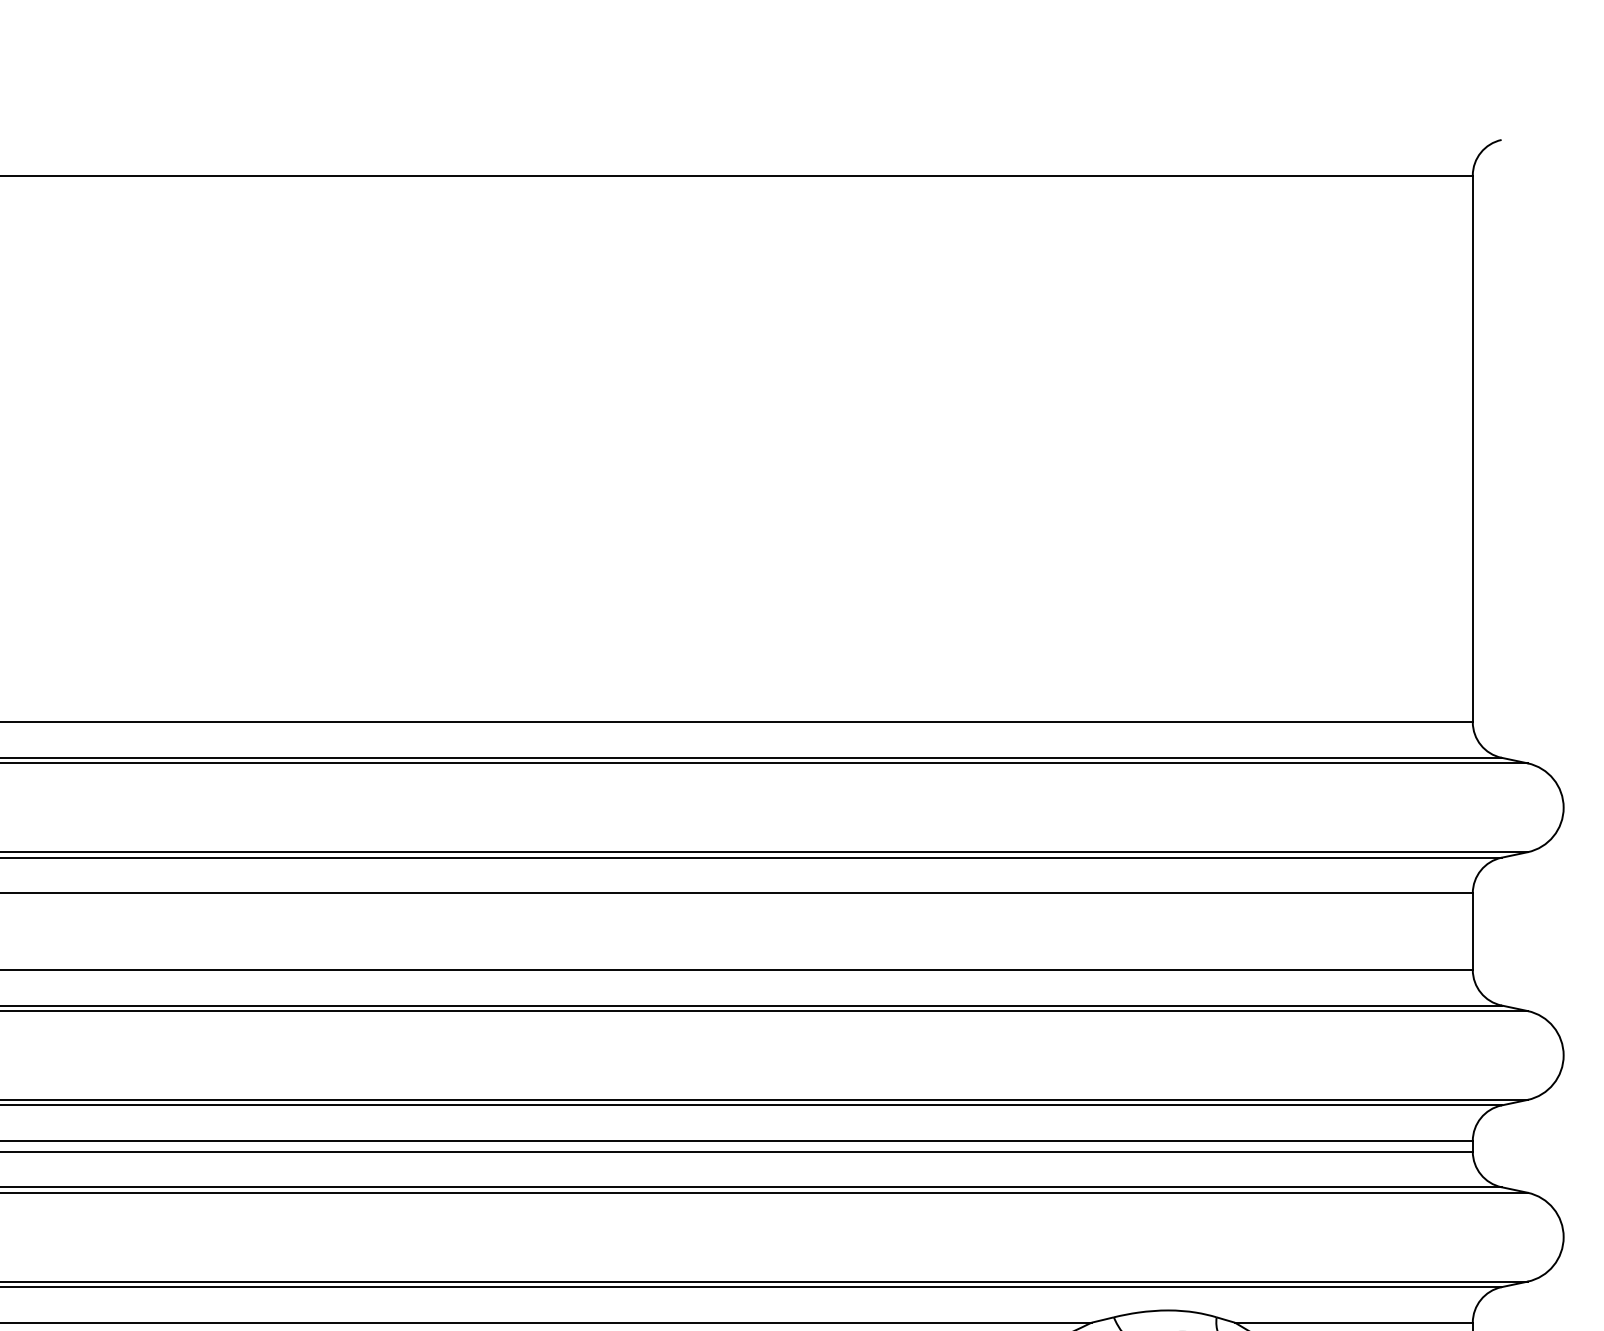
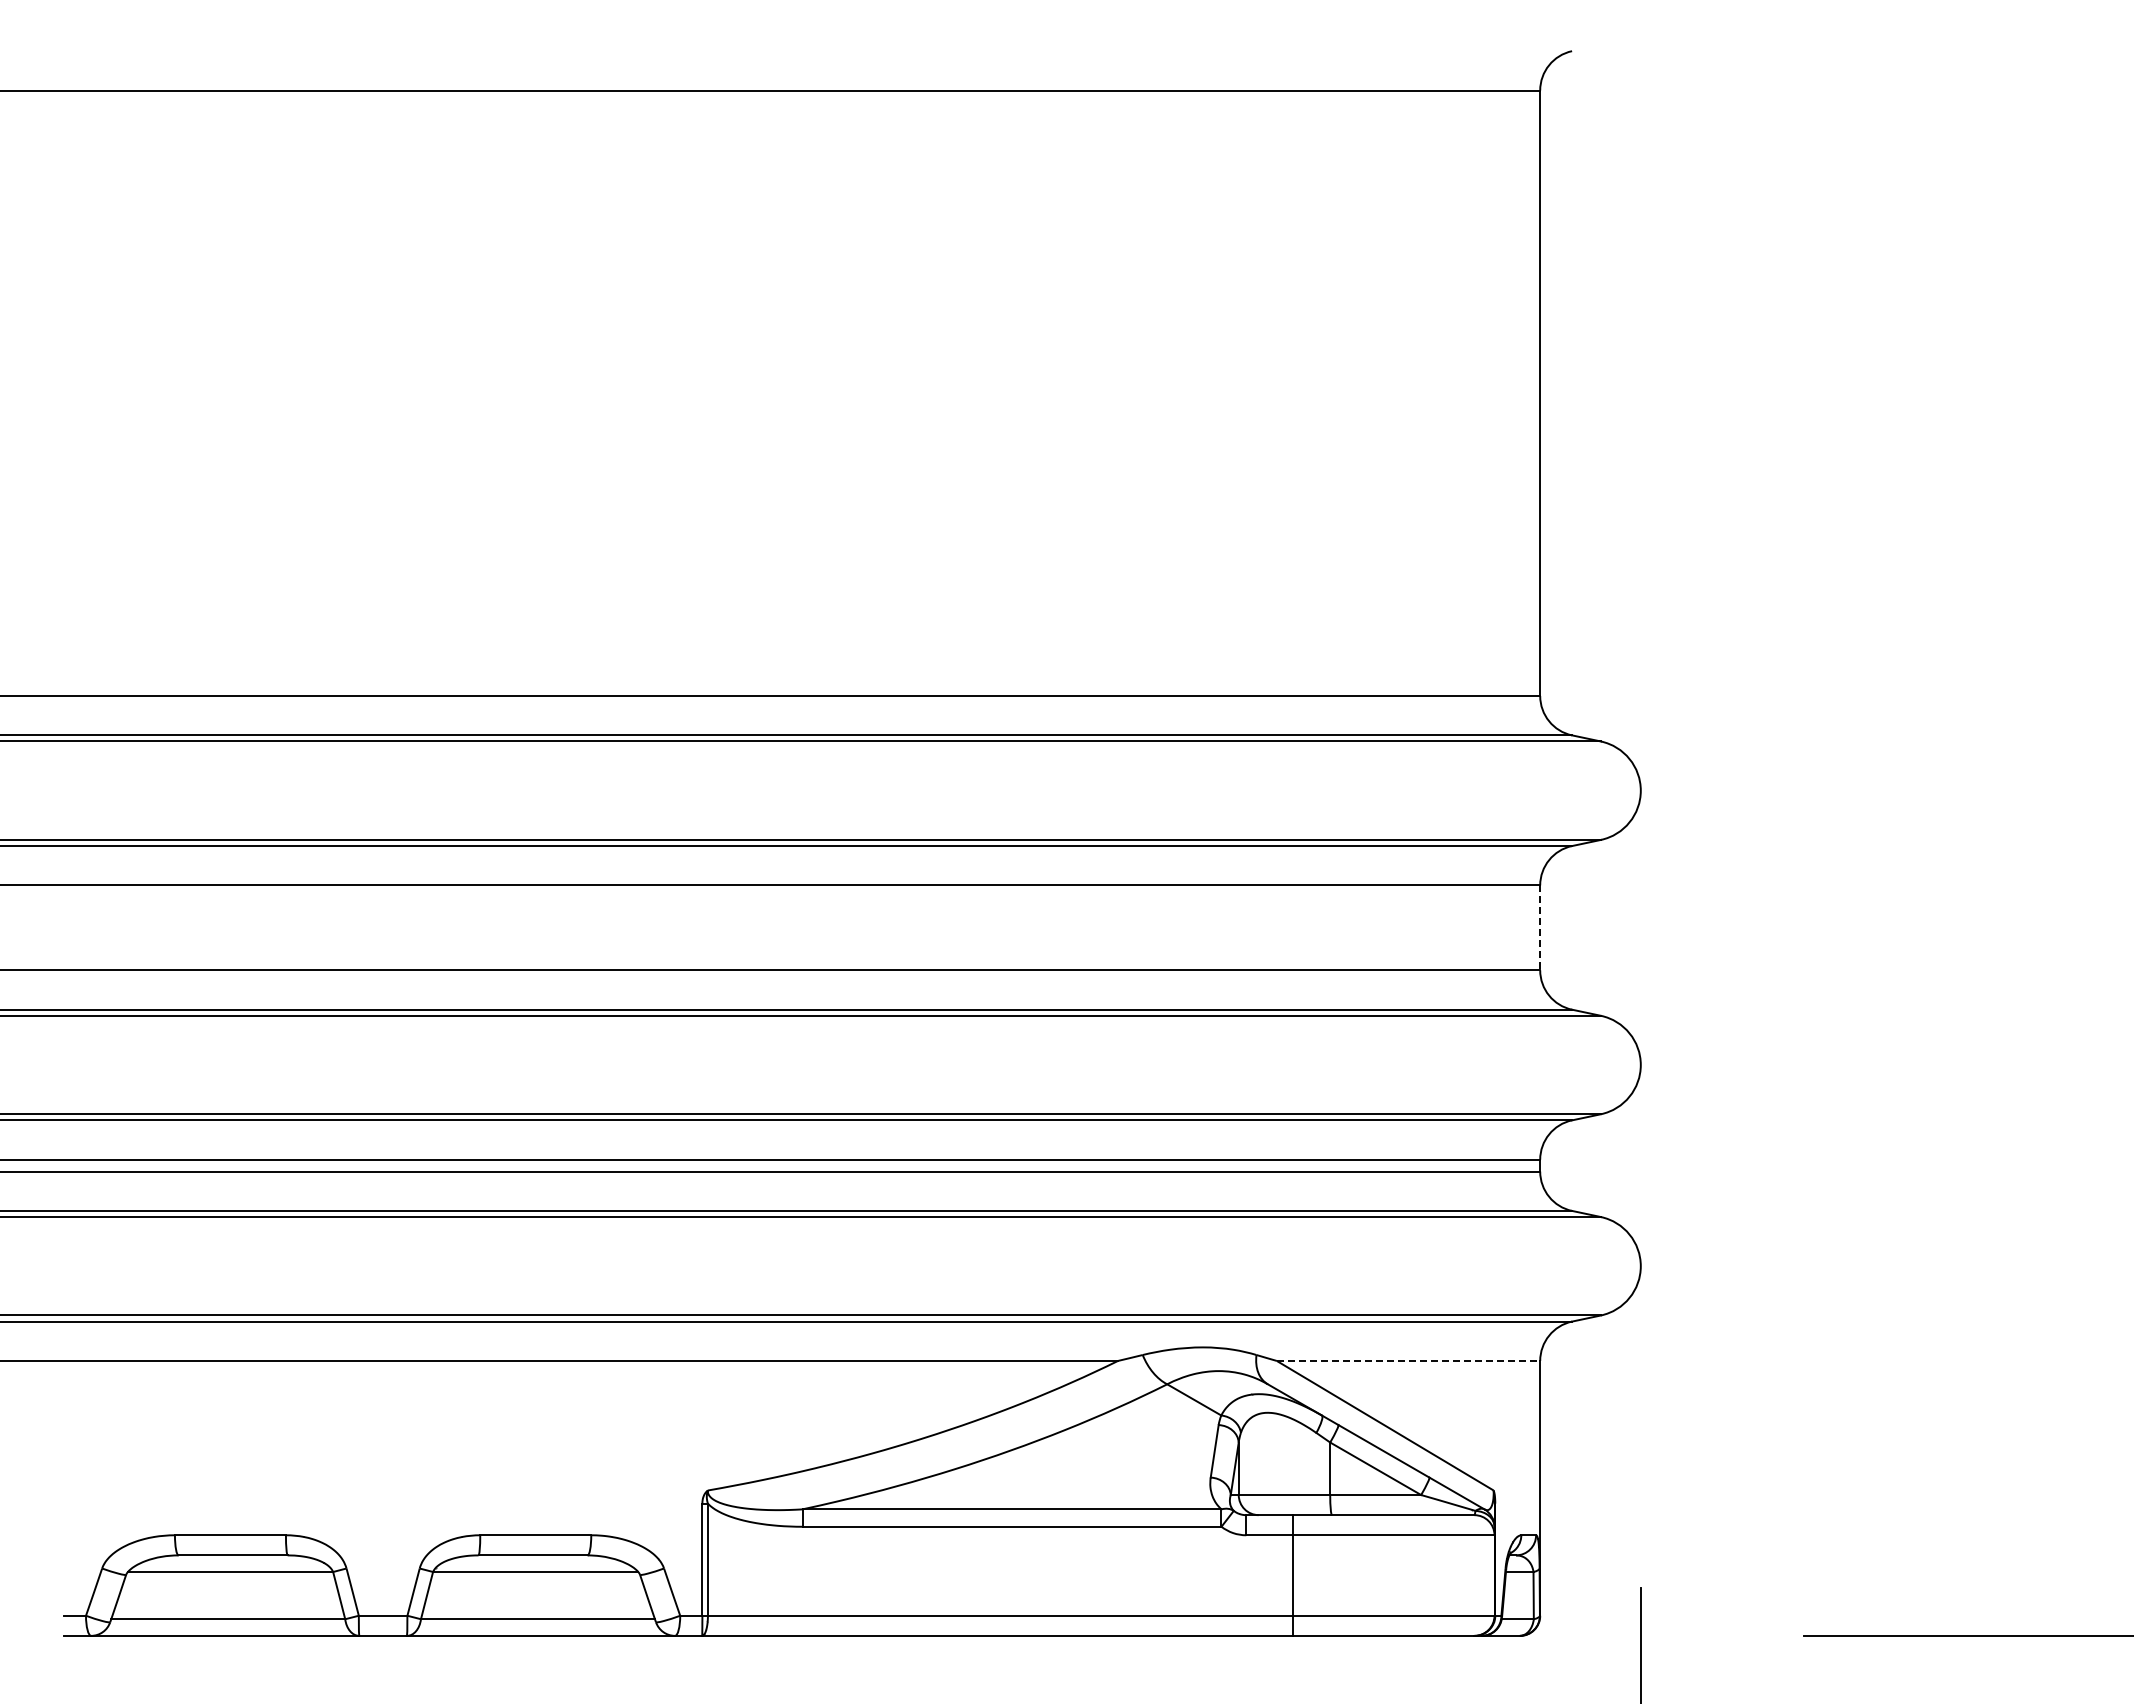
line: (1473, 932) -> (1540, 928), solid -> dashed
line: (1353, 1322) -> (1408, 1360), solid -> dashed

